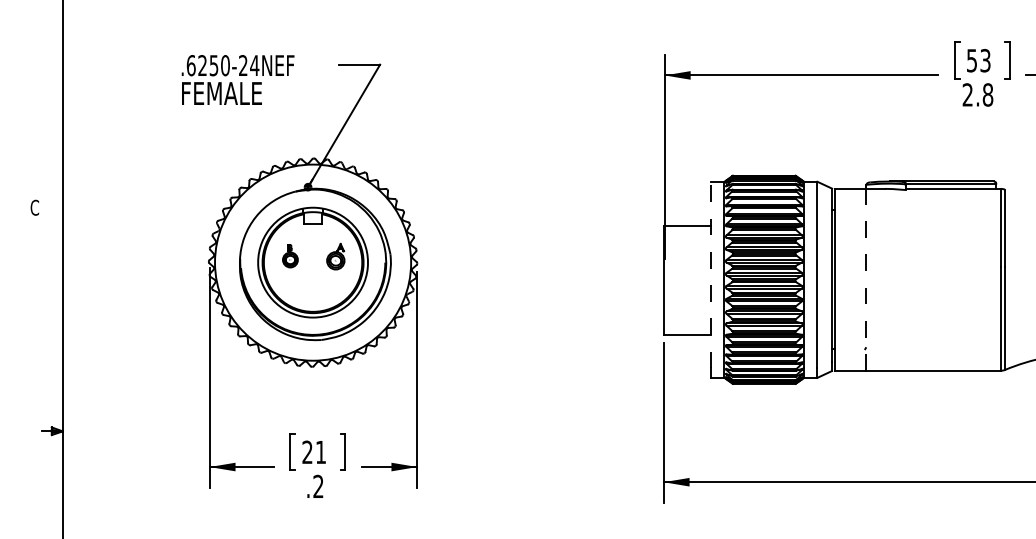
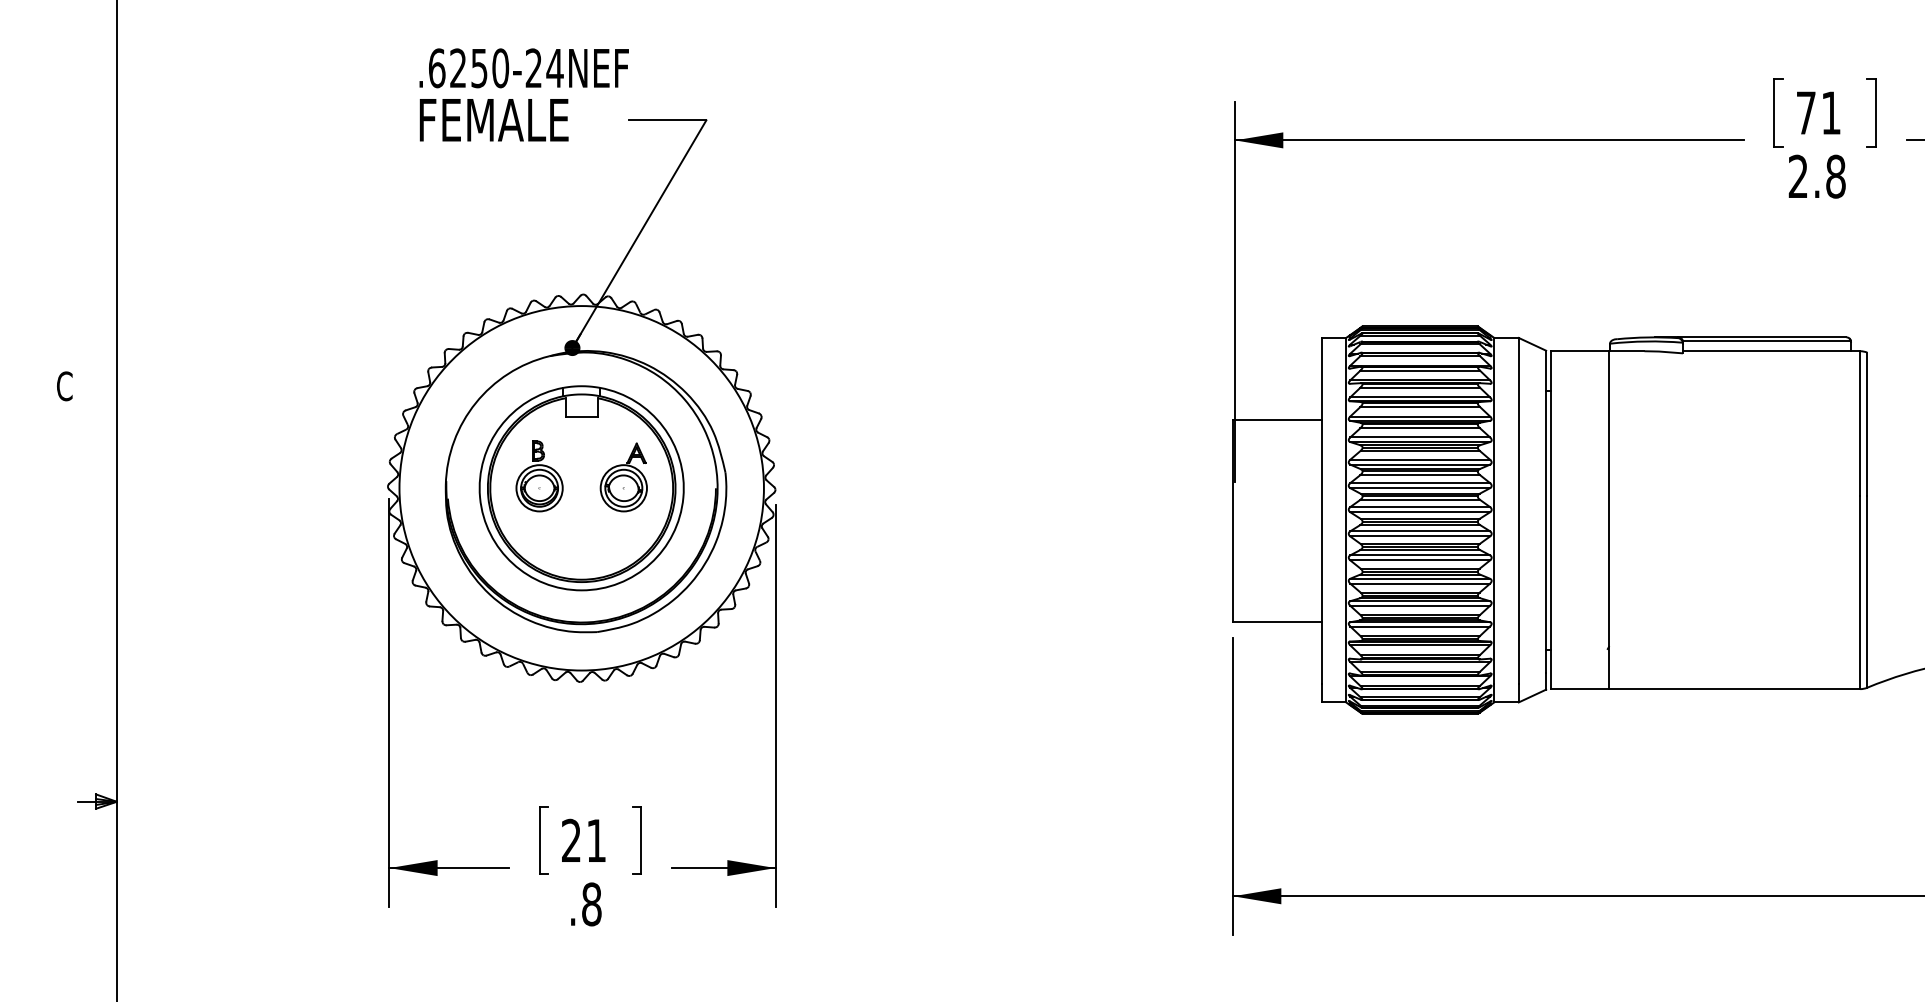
text: (978, 60) -> (1818, 112), 53 -> 71
text: (237, 79) -> (523, 94), moved
part: (290, 255) -> (539, 474), size x1.67
part: (335, 256) -> (623, 476), size x1.43
line: (711, 274) -> (1322, 510), dashed -> solid
line: (865, 279) -> (1608, 519), dashed -> solid
text: (318, 486) -> (591, 904), .2 -> .8

